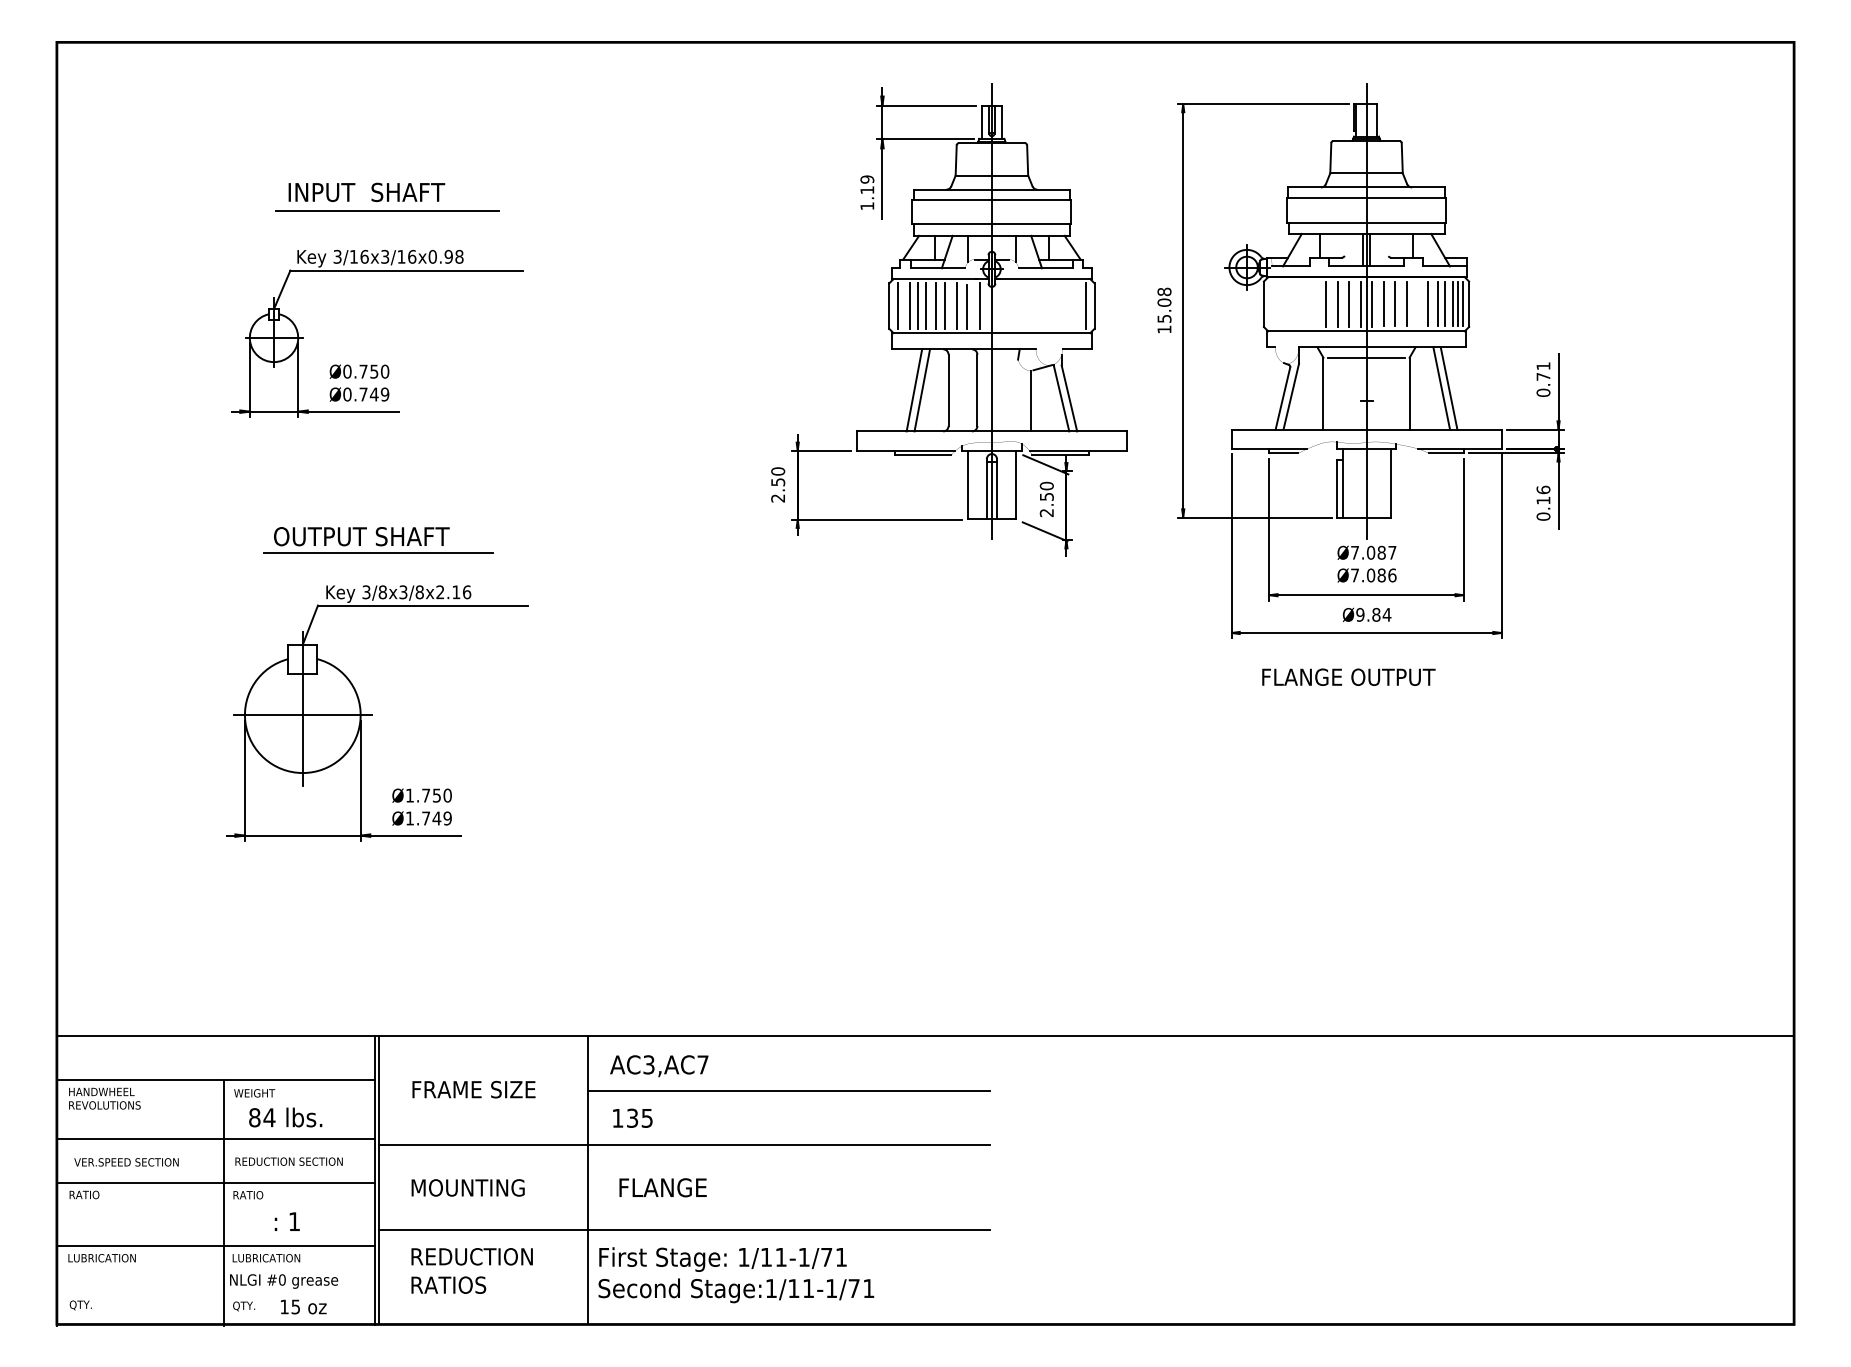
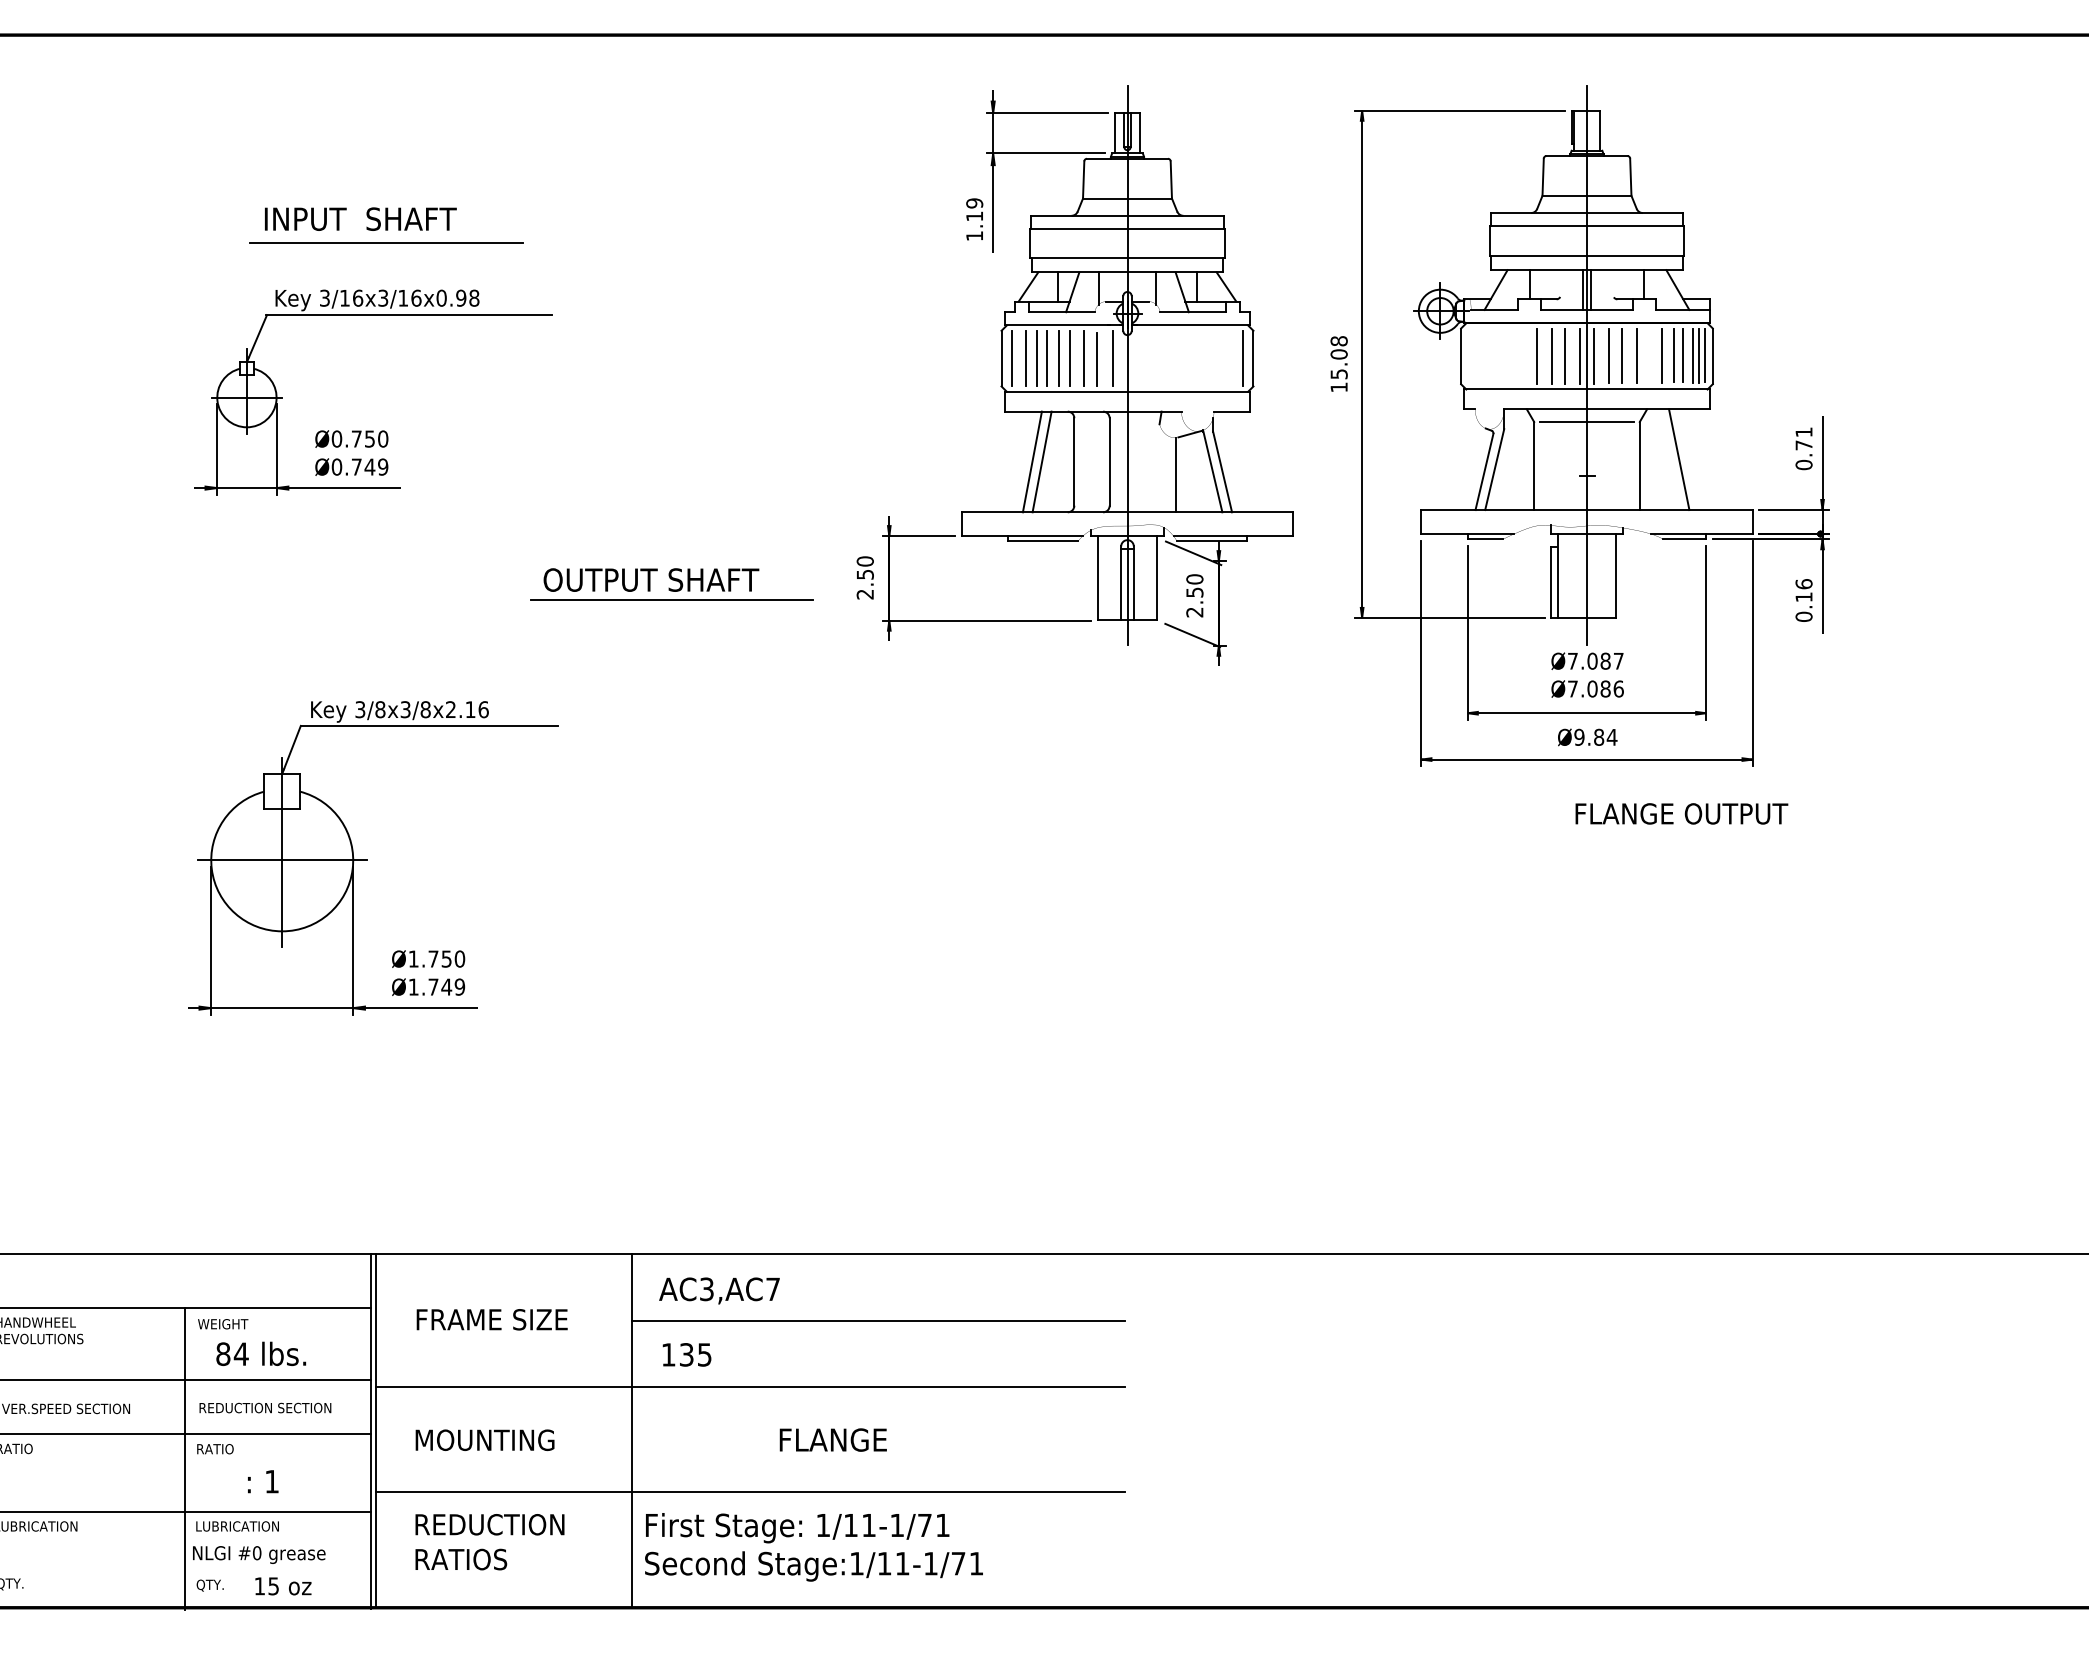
line: (1448, 388) -> (1687, 459), removed
part: (378, 540) -> (671, 584), moved
text: (1348, 676) -> (1681, 812), moved
text: (662, 1187) -> (832, 1439), moved

